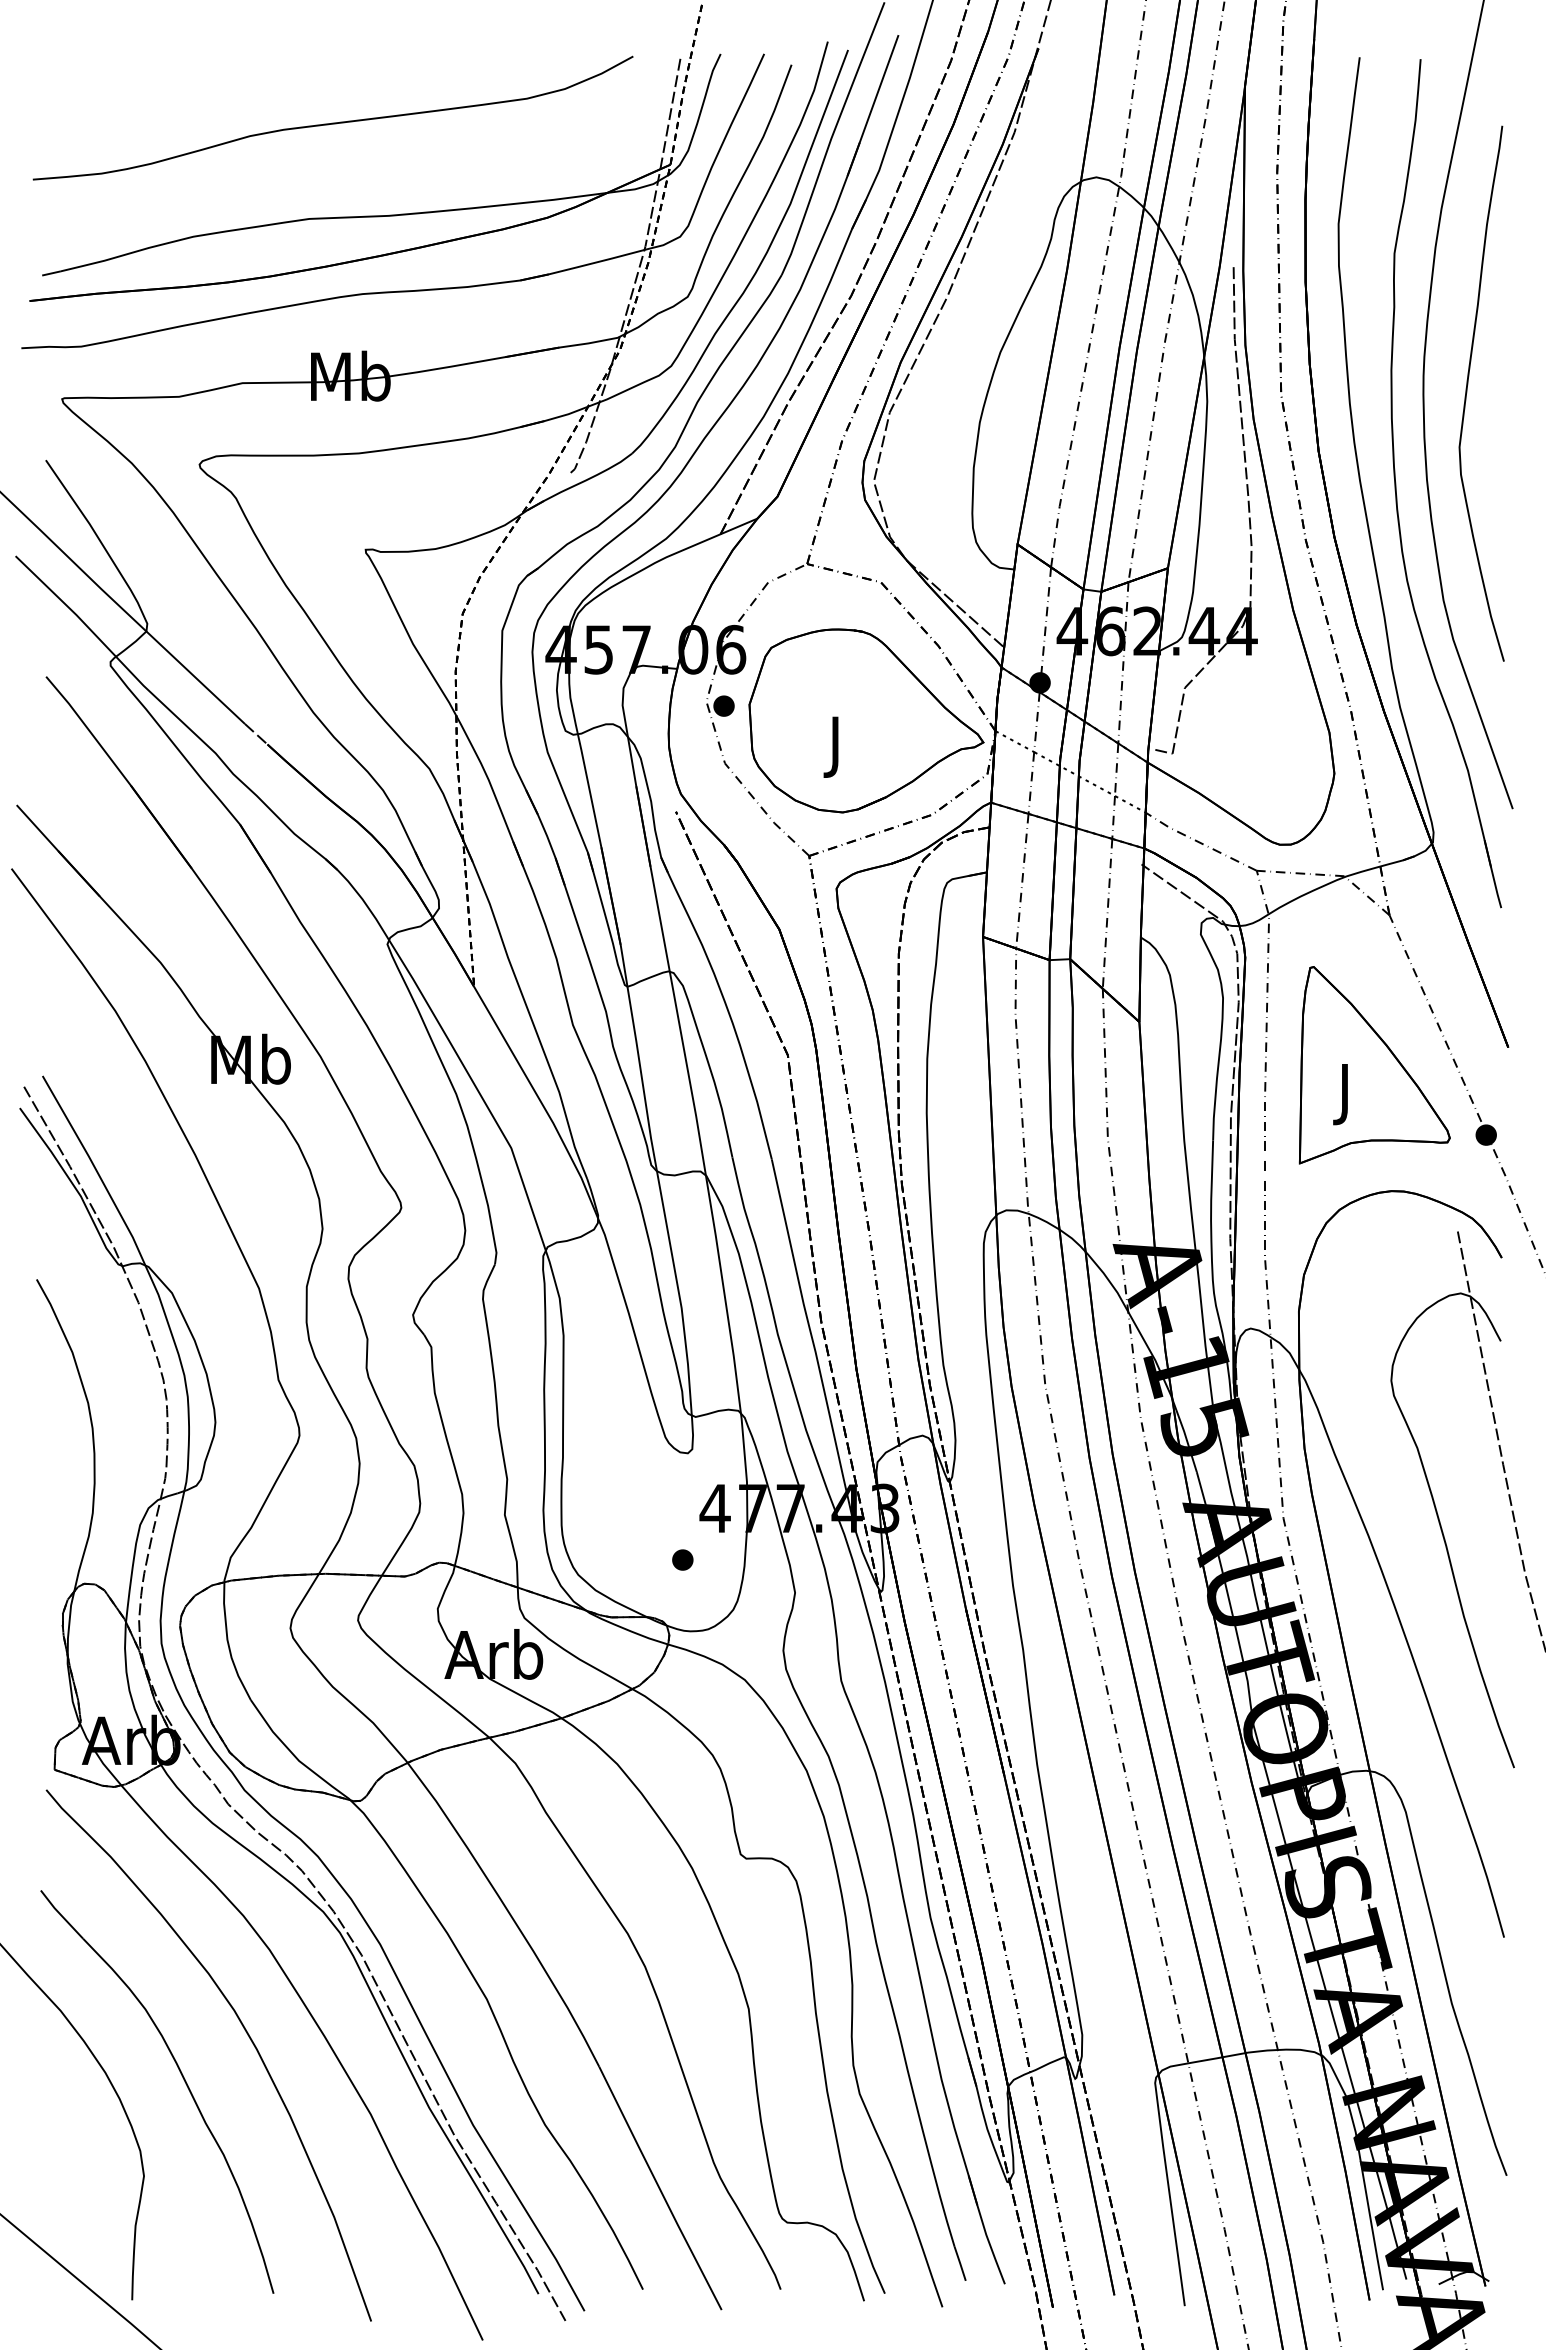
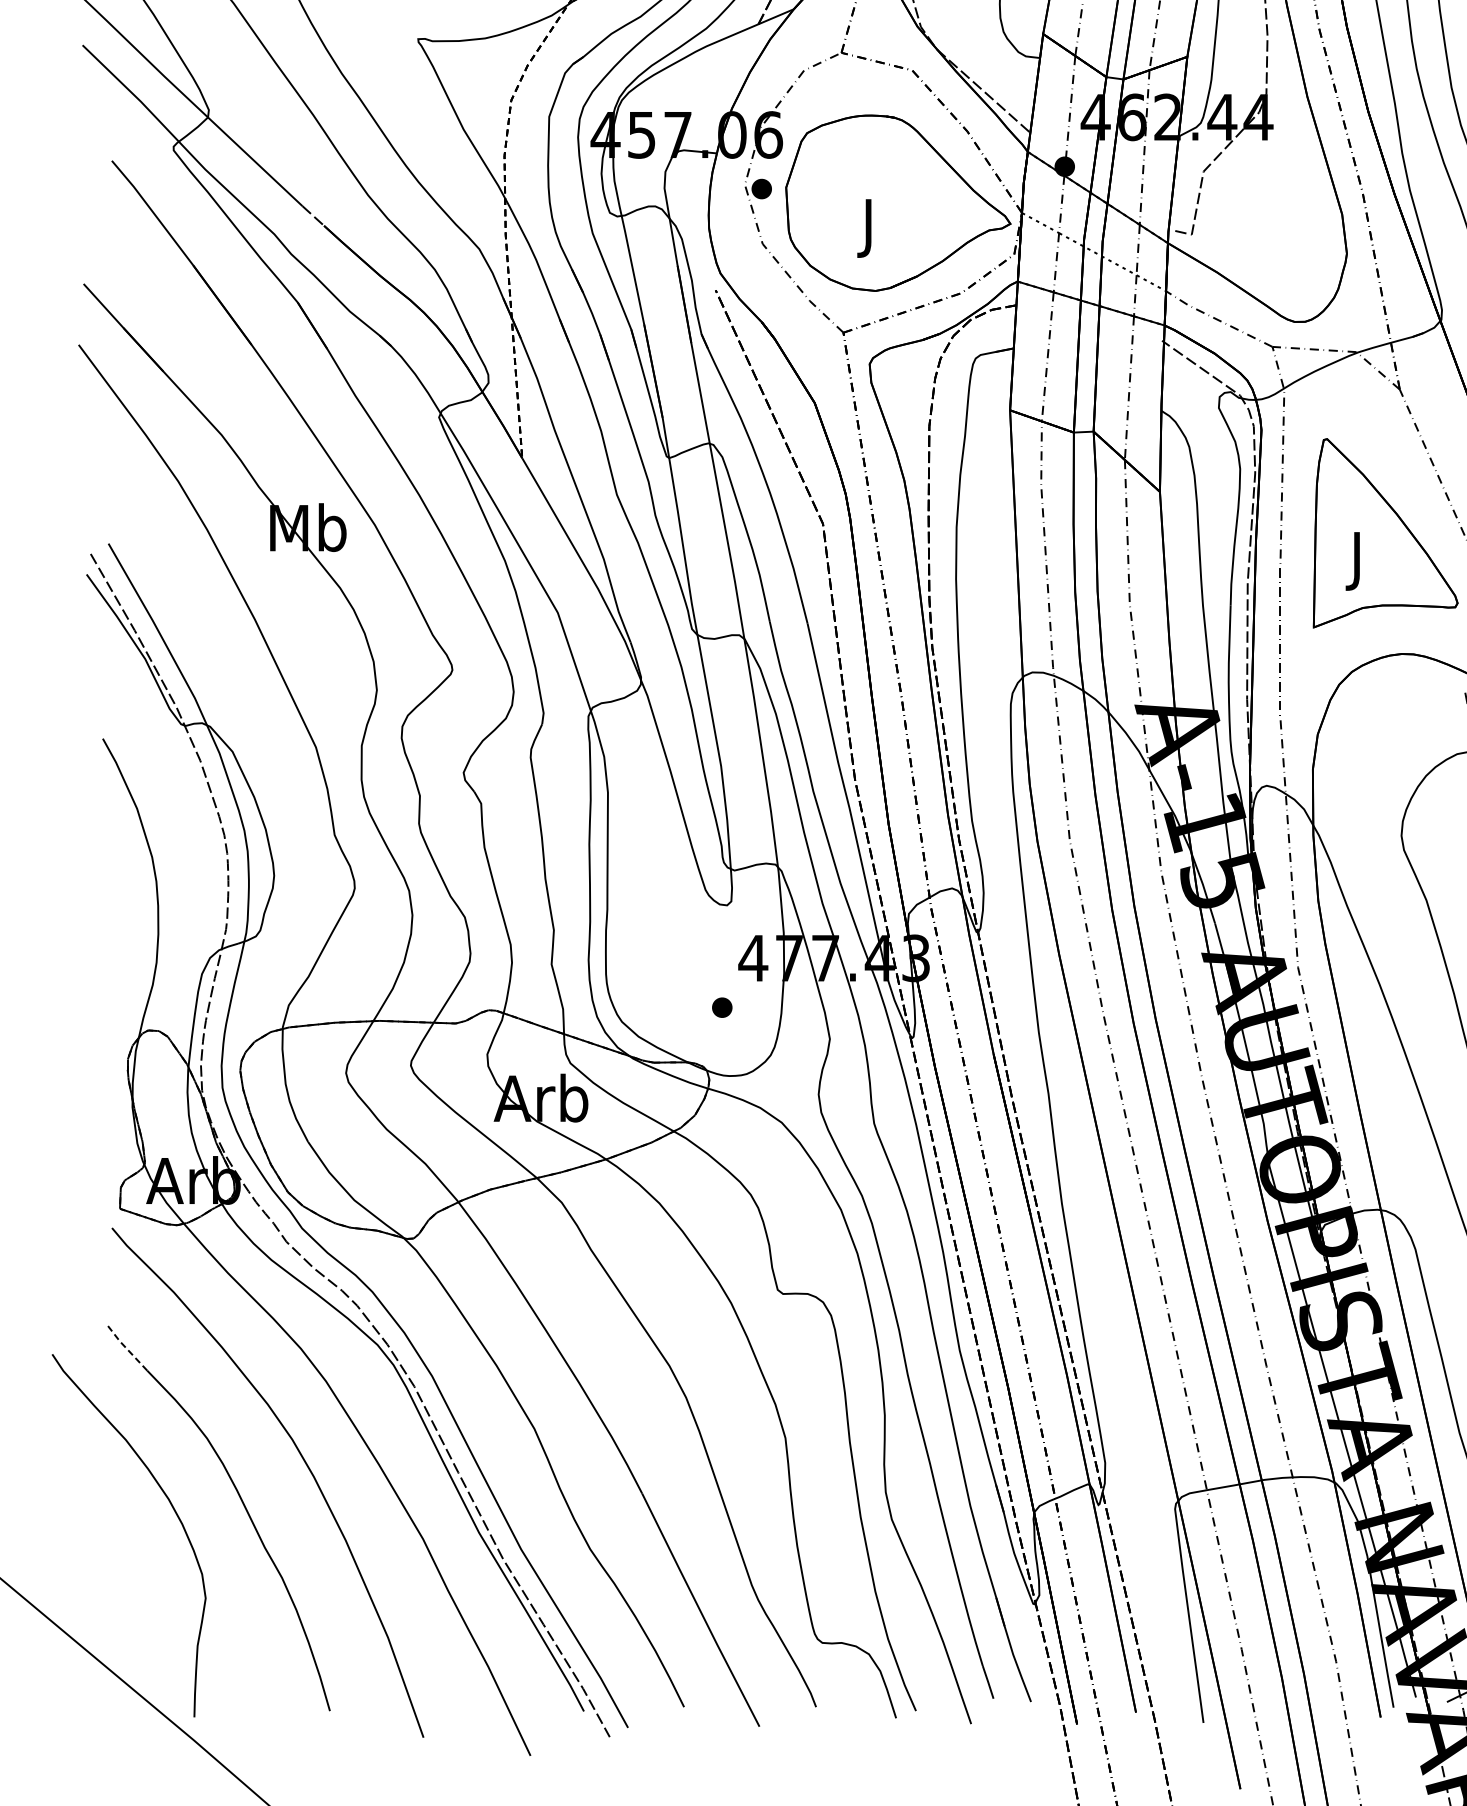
line: (60, 1914) -> (125, 1347), solid -> dashed

